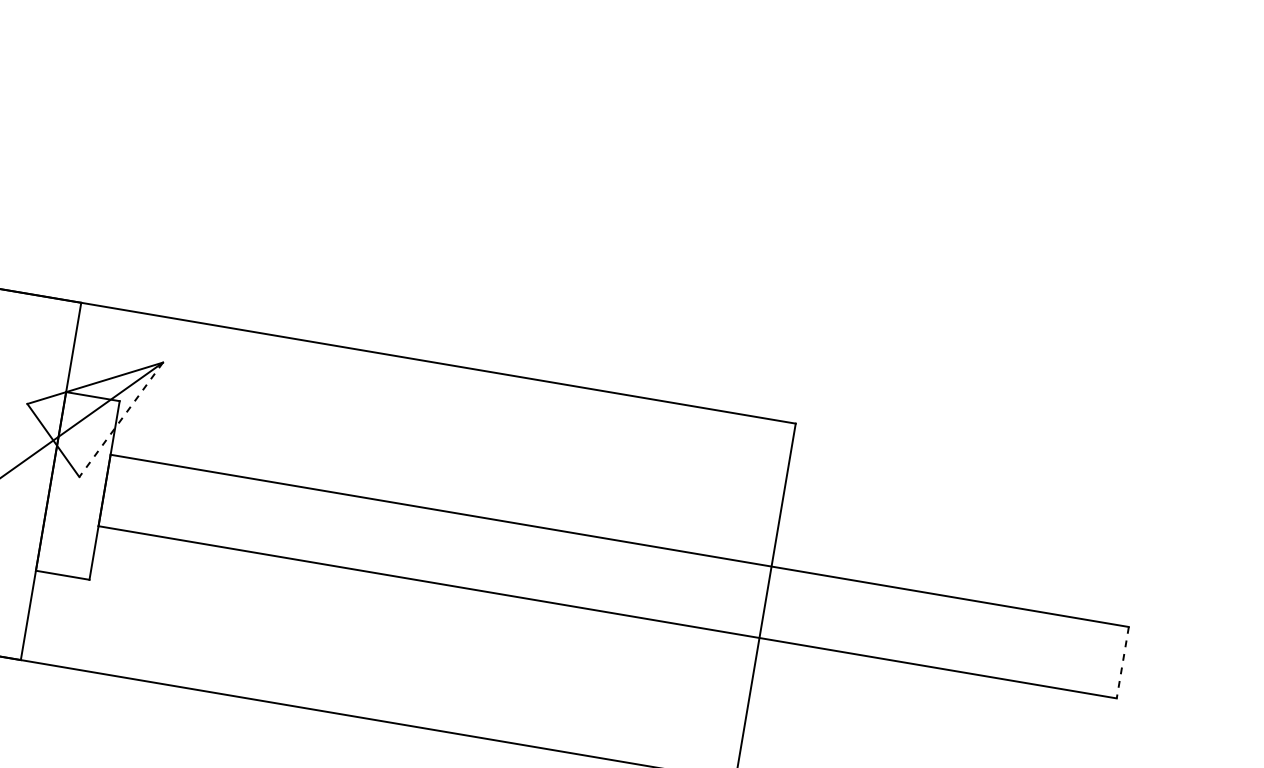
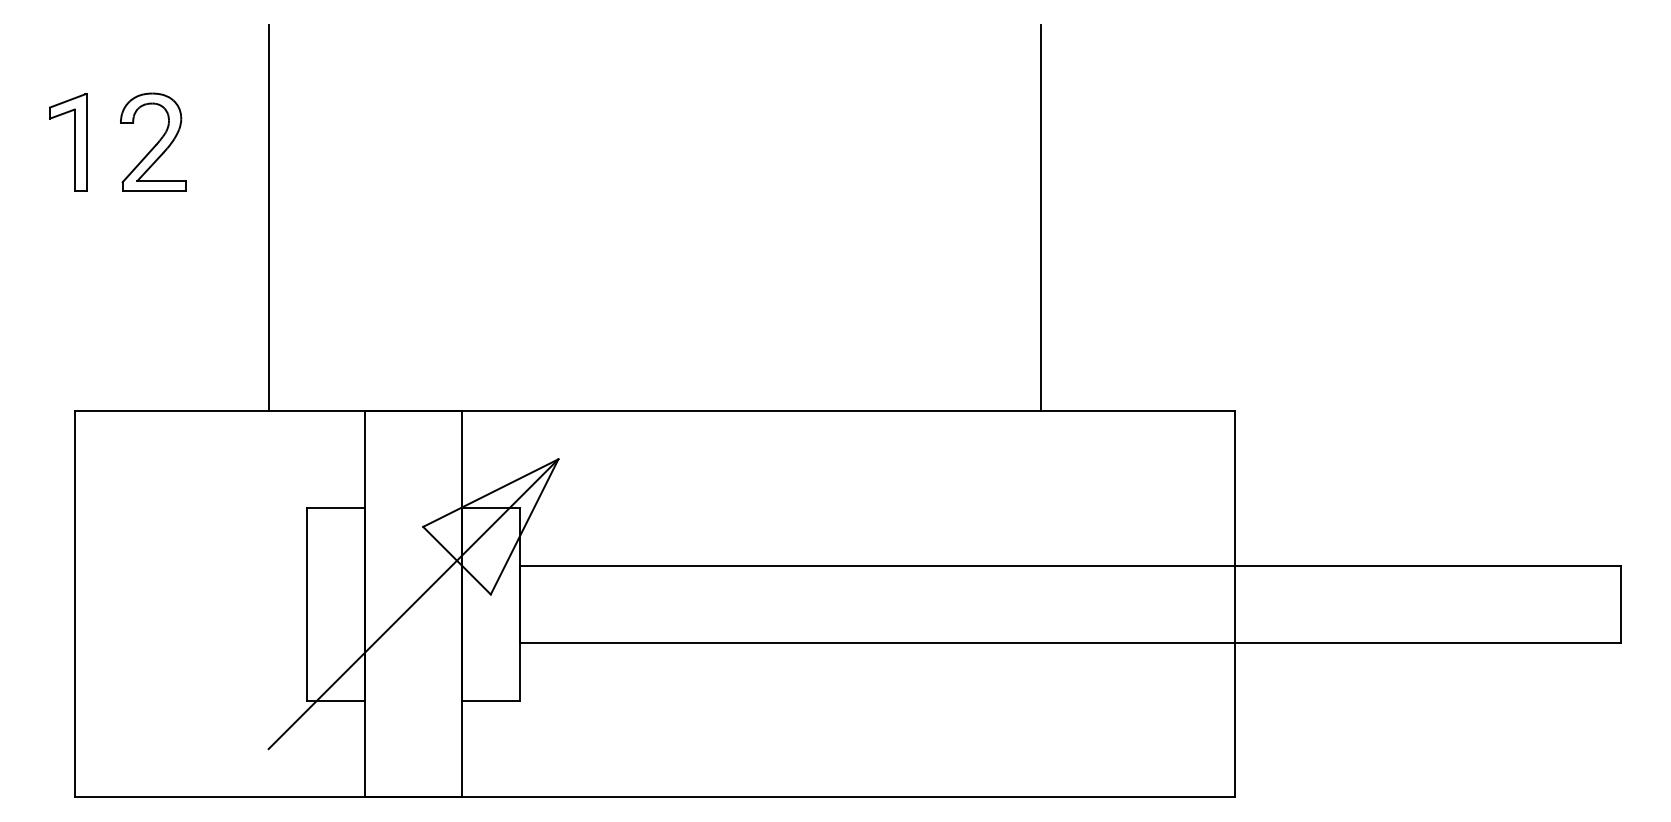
line: (647, 214) -> (1041, 217), added
line: (121, 419) -> (524, 526), dashed -> solid
line: (1122, 662) -> (1620, 604), dashed -> solid

